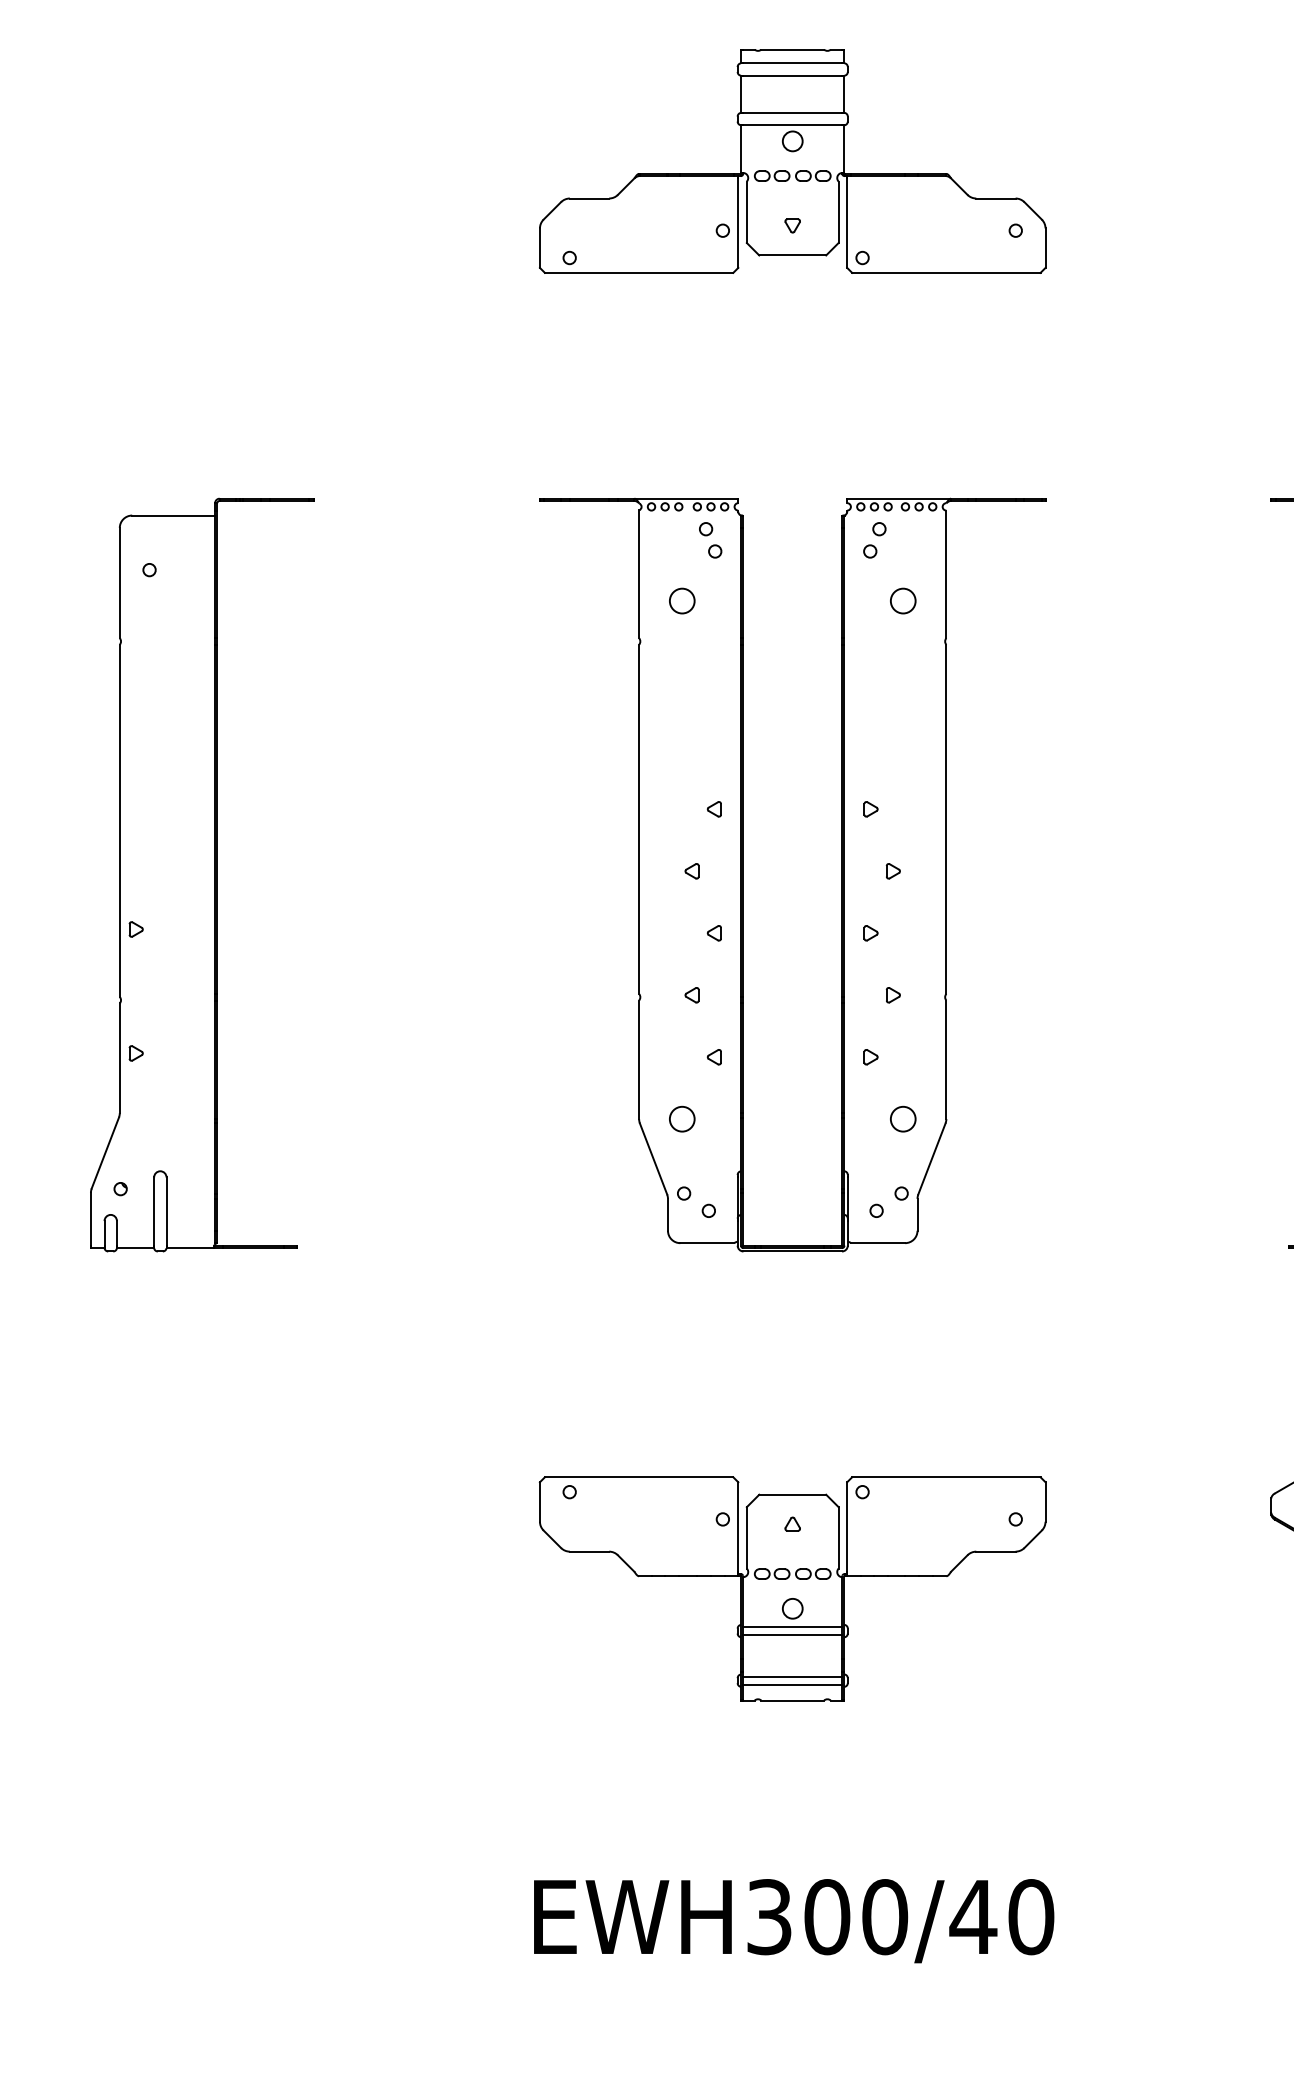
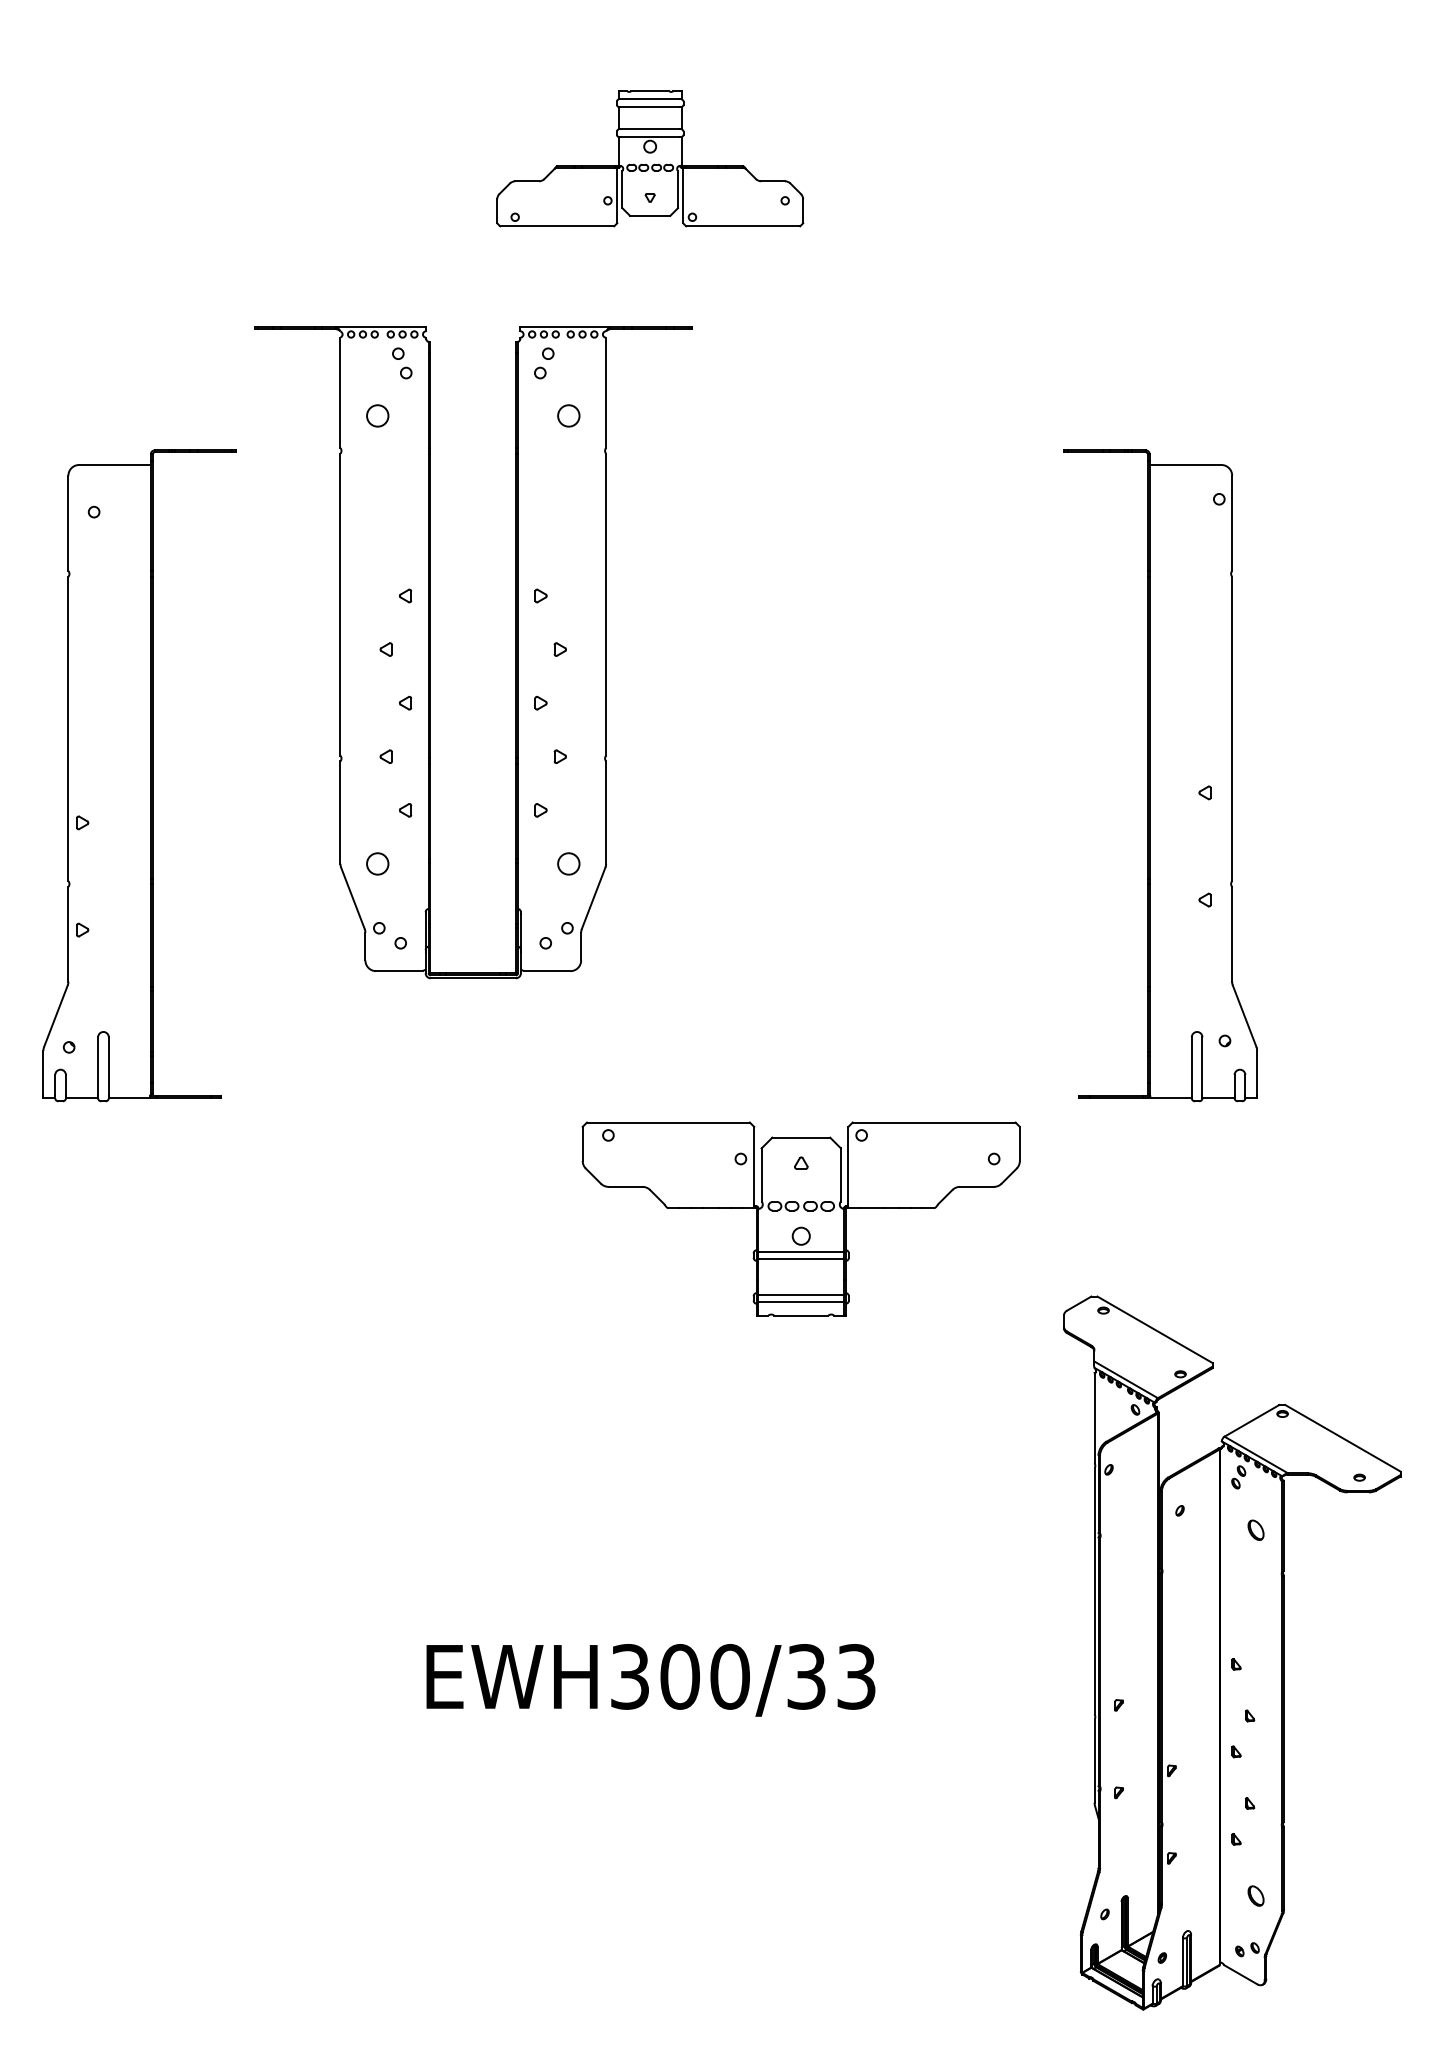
part: (791, 161) -> (649, 158), size x0.7
part: (841, 874) -> (515, 652), moved
part: (791, 1588) -> (800, 1218), moved
text: (1001, 1916) -> (830, 1676), EWH300/40 -> EWH300/33

